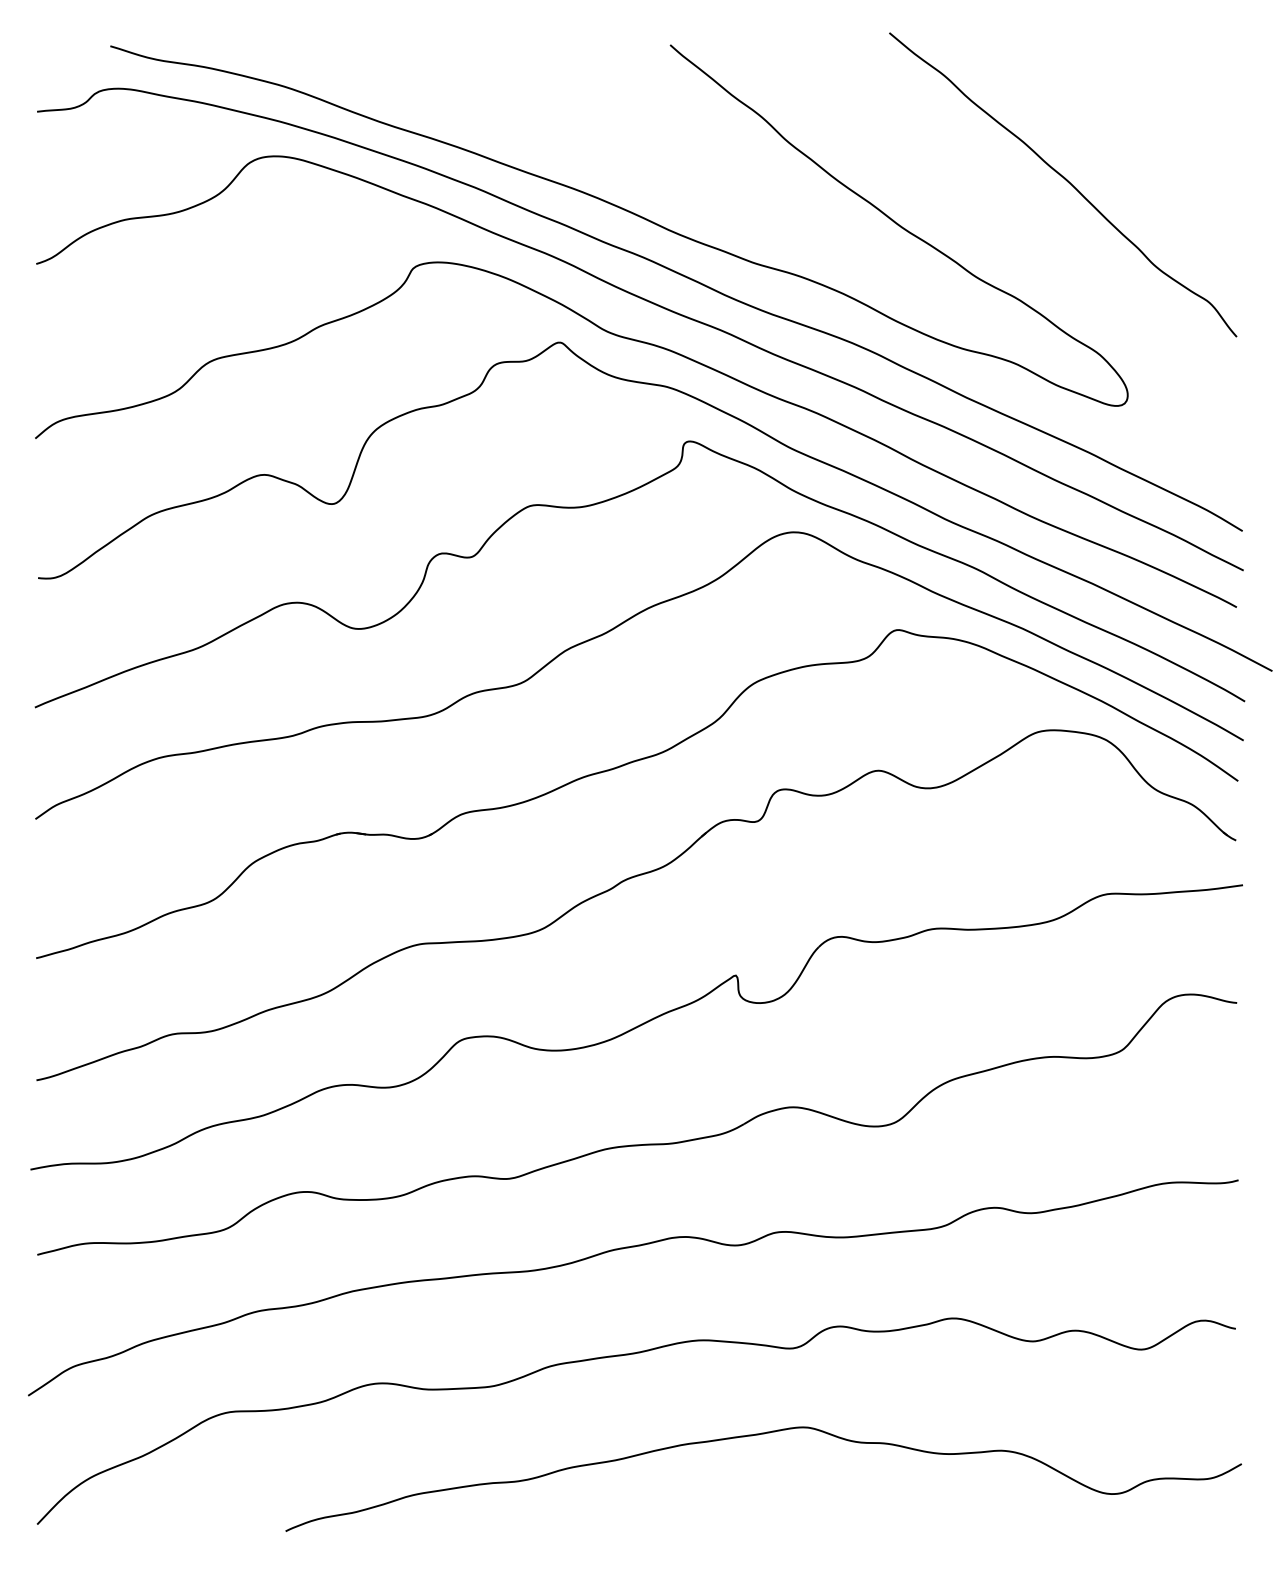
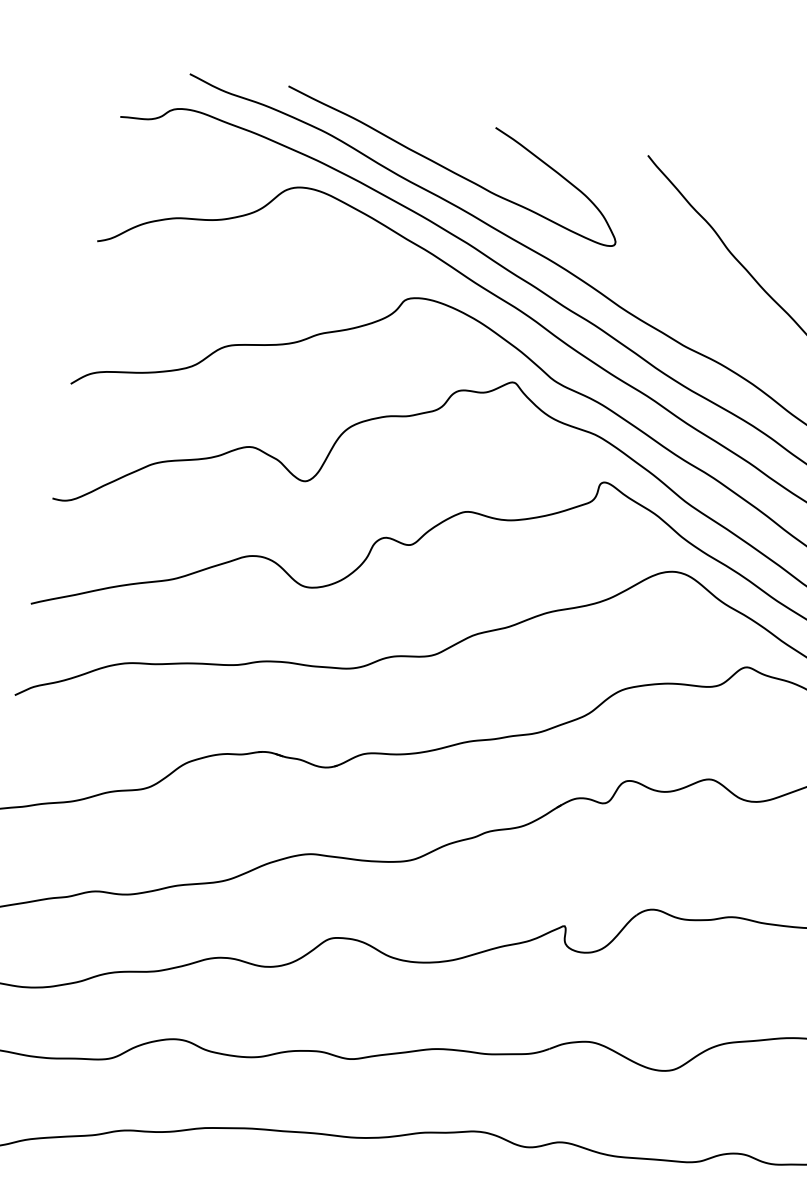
curve: (438, 103) -> (449, 169), added

